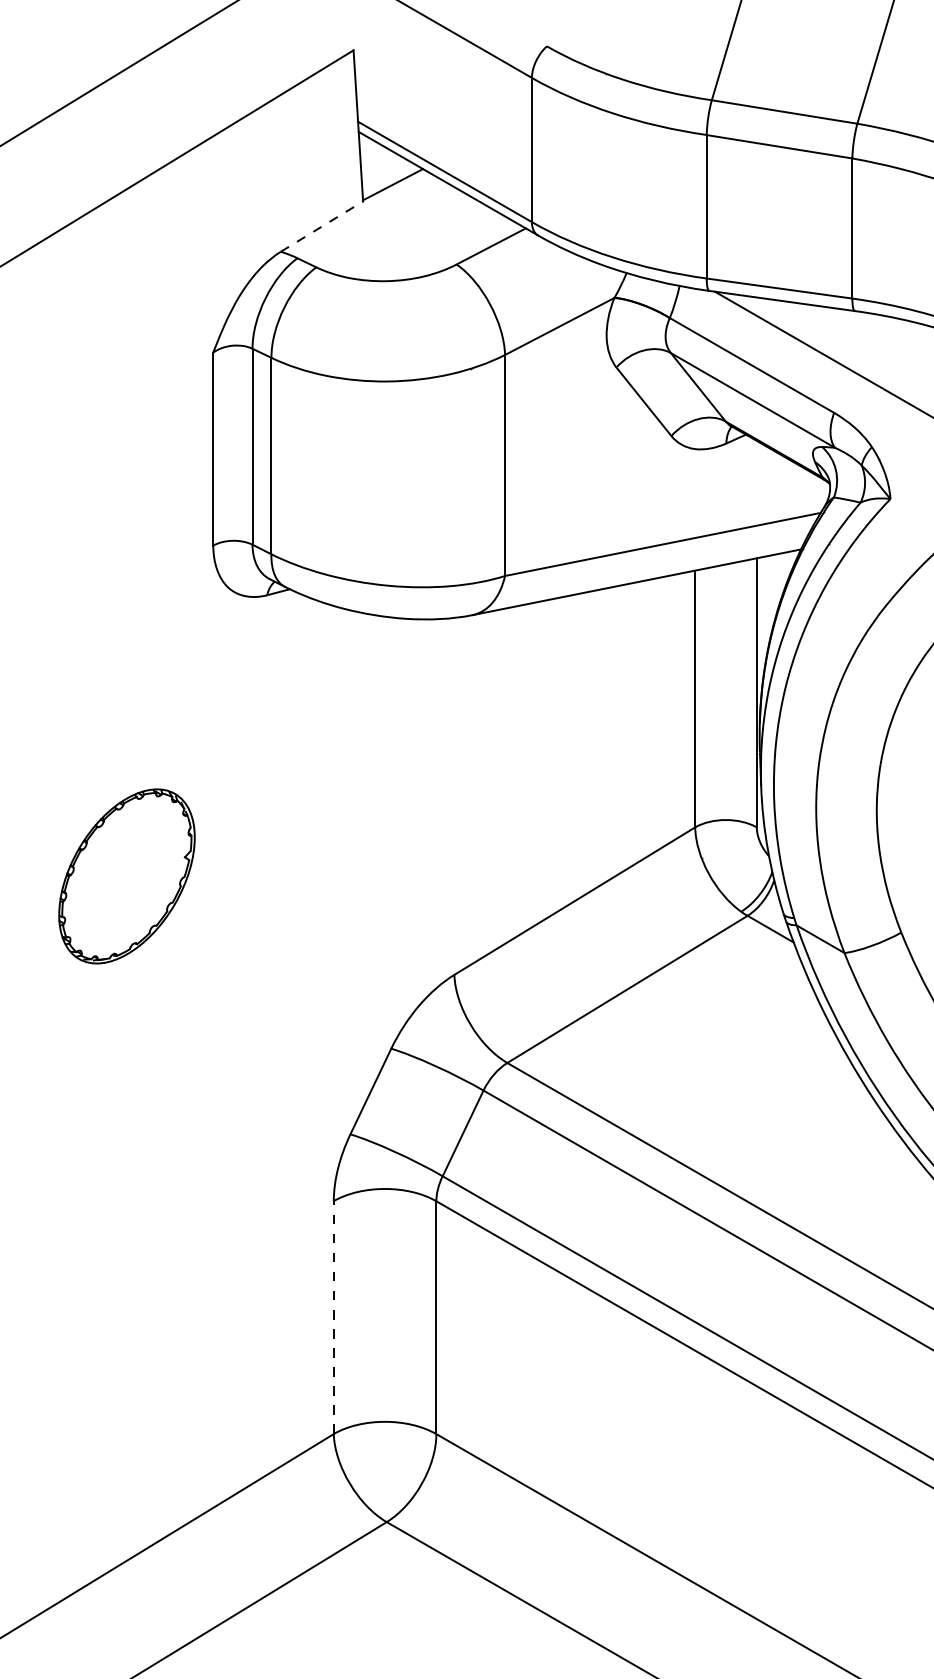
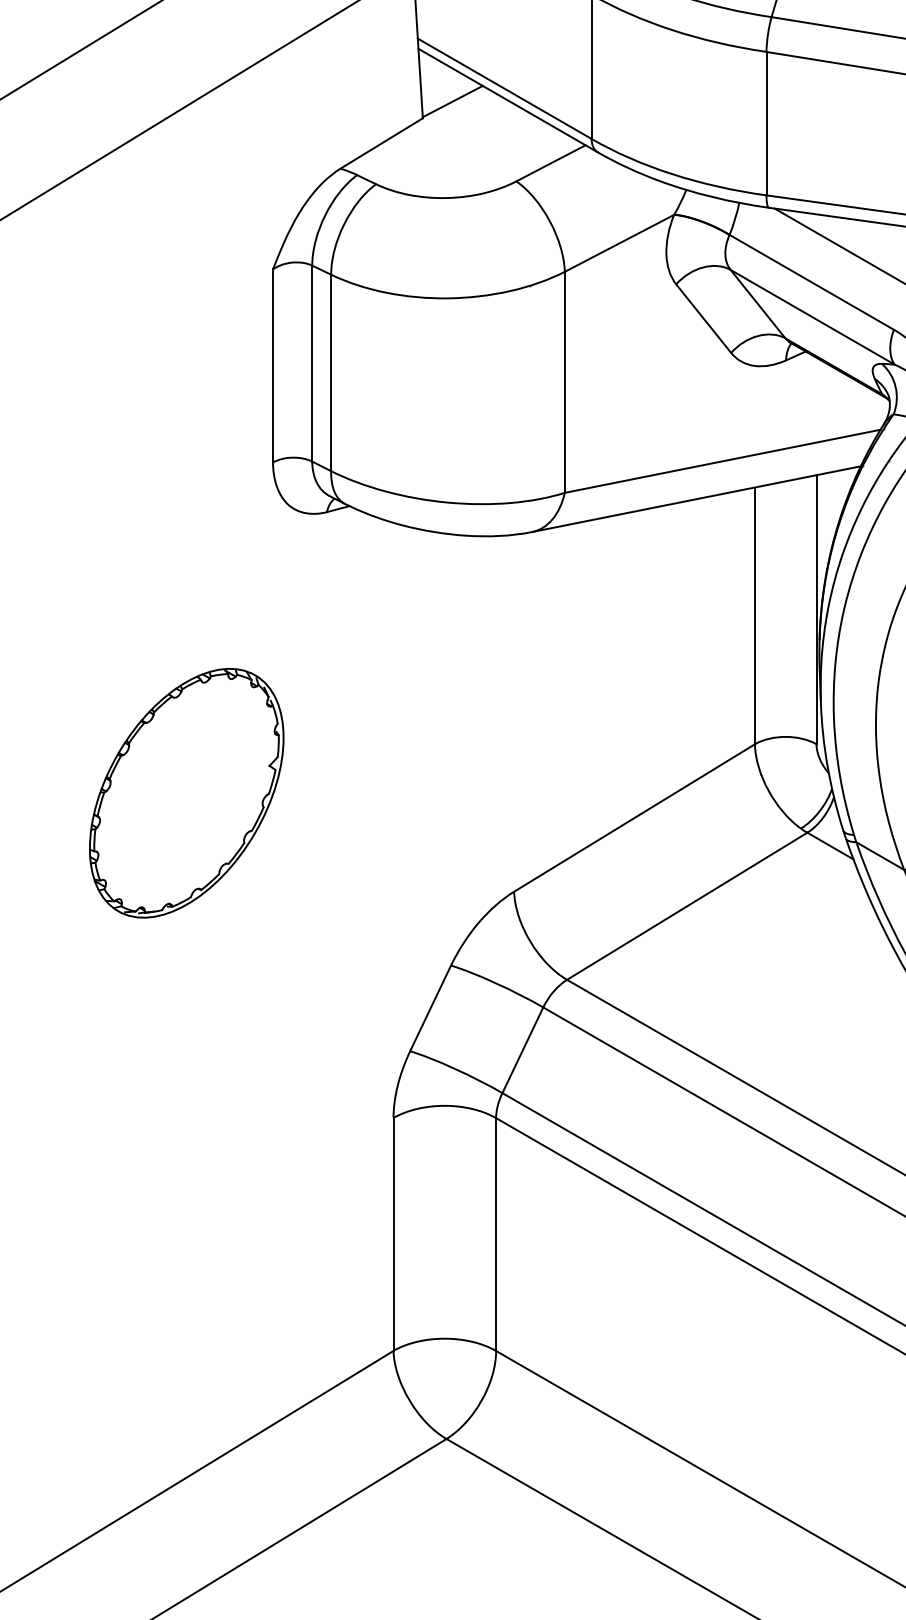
line: (322, 226) -> (382, 143), dashed -> solid
part: (126, 876) -> (186, 793), size x1.43
line: (333, 1317) -> (393, 1234), dashed -> solid

